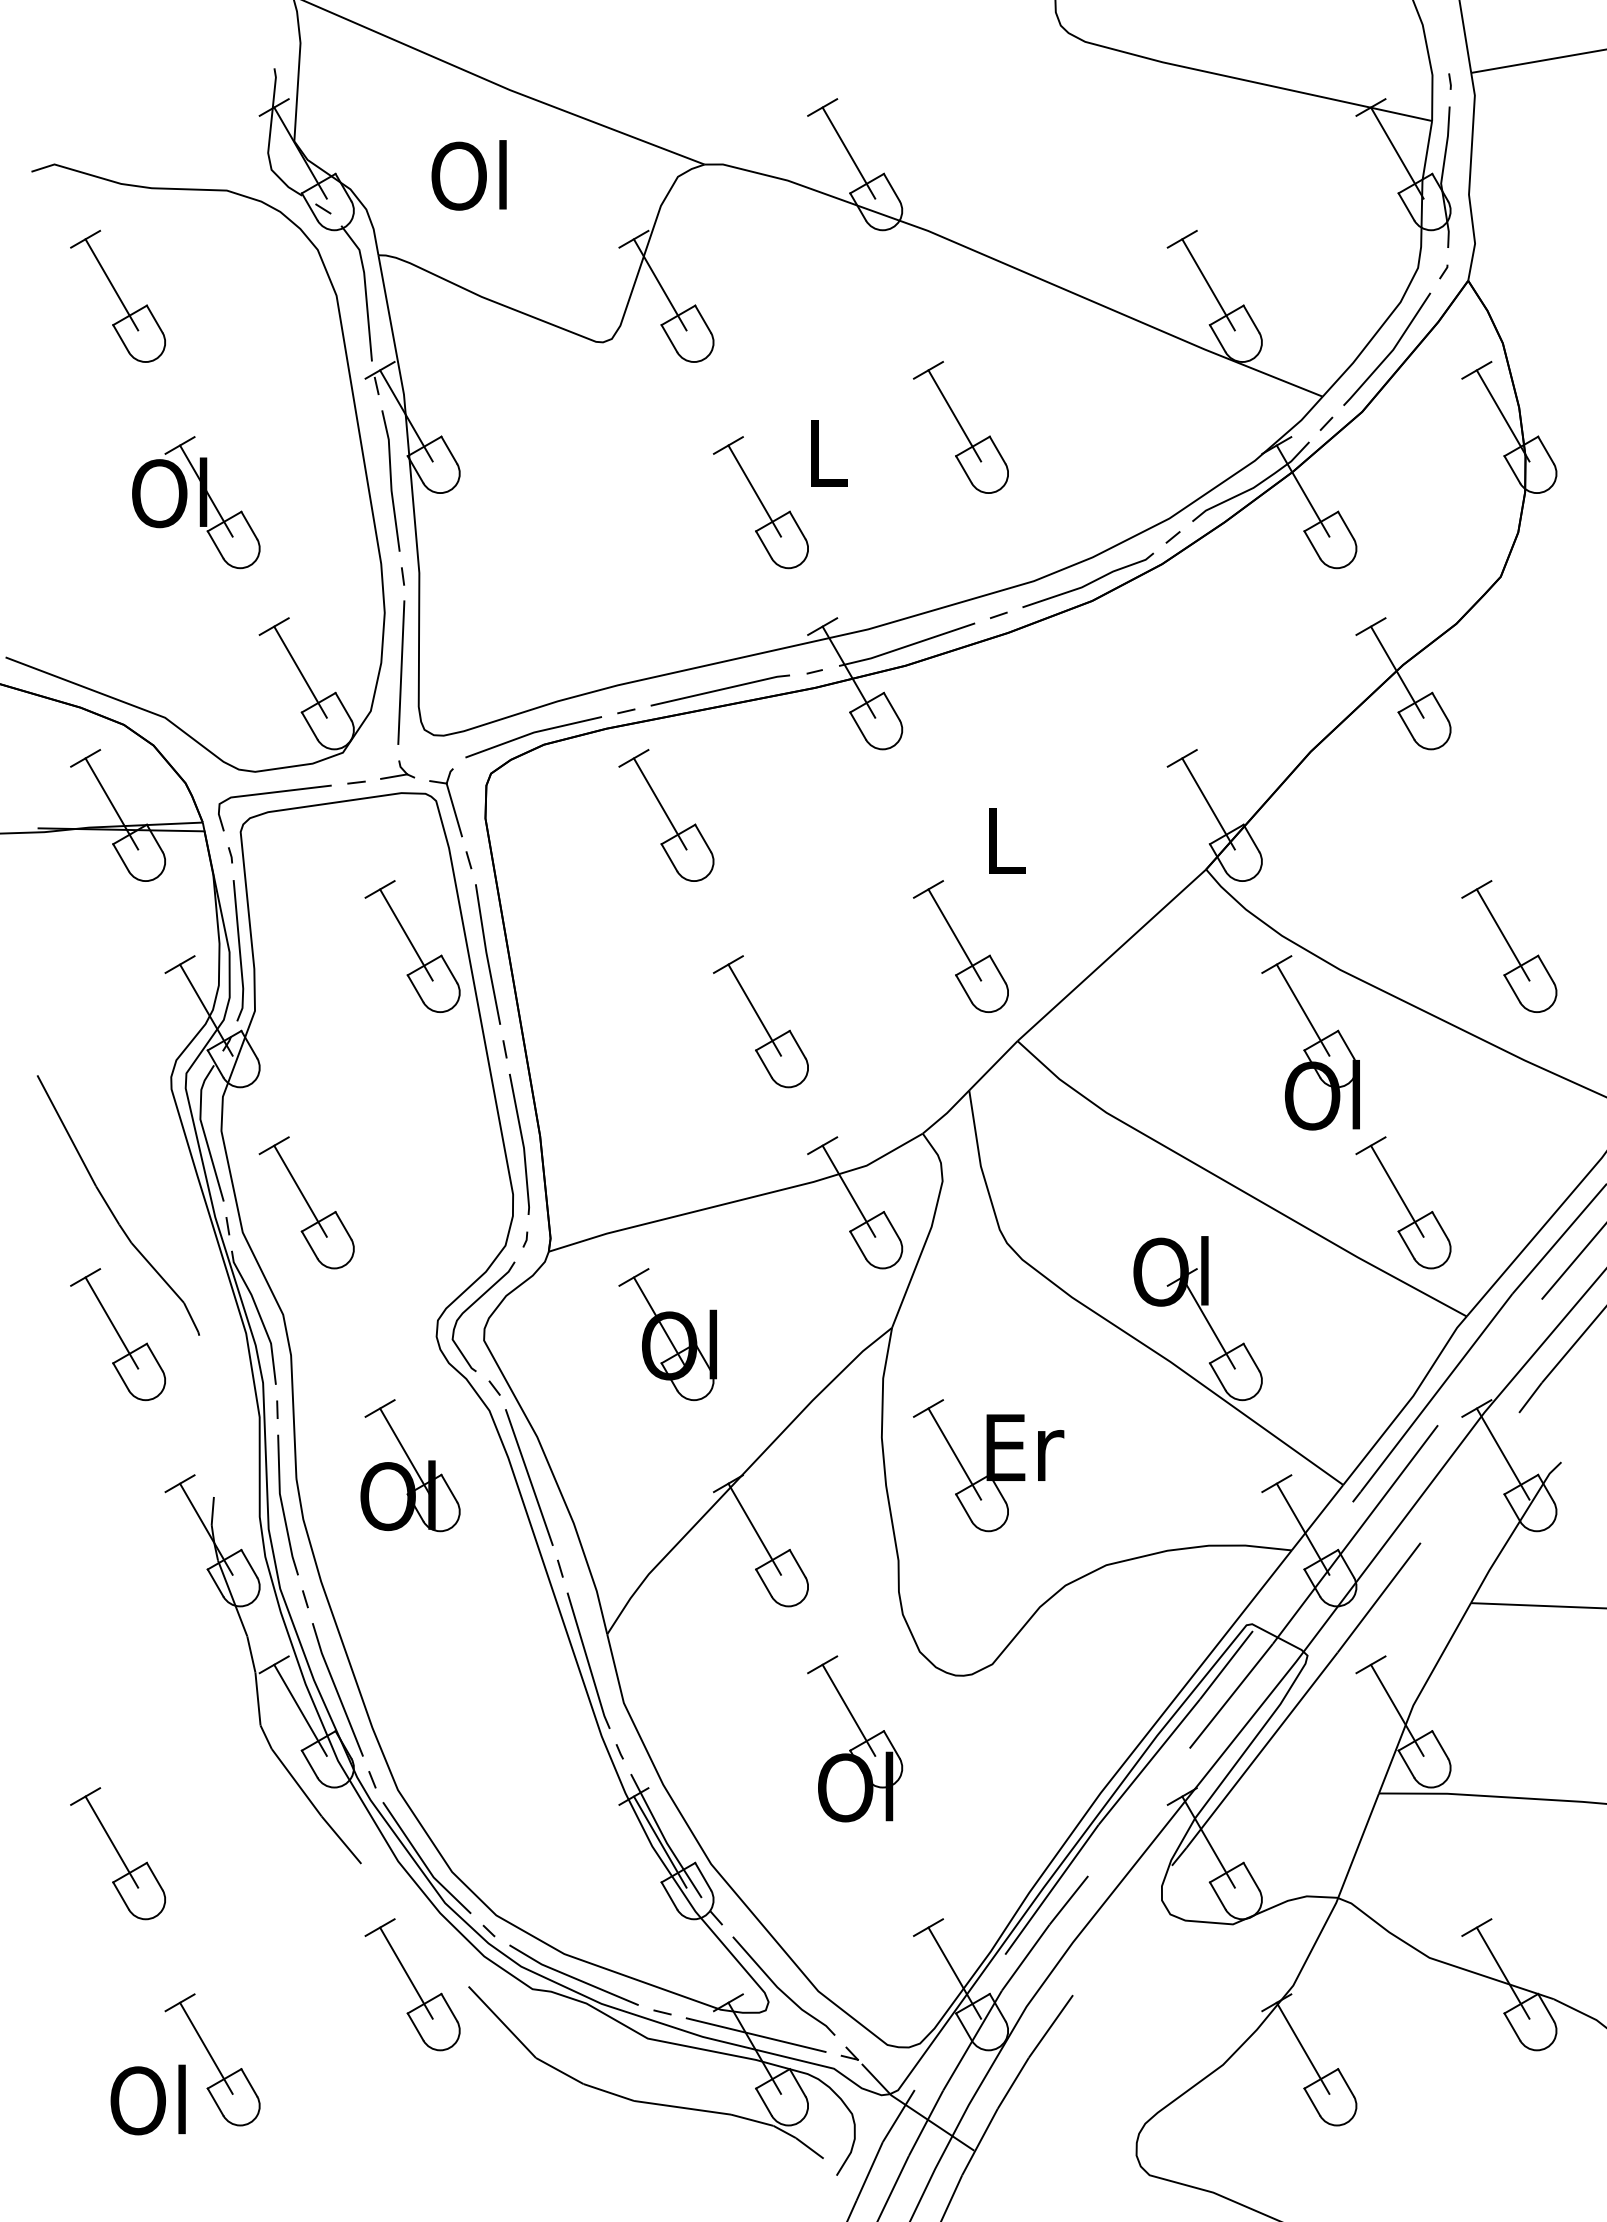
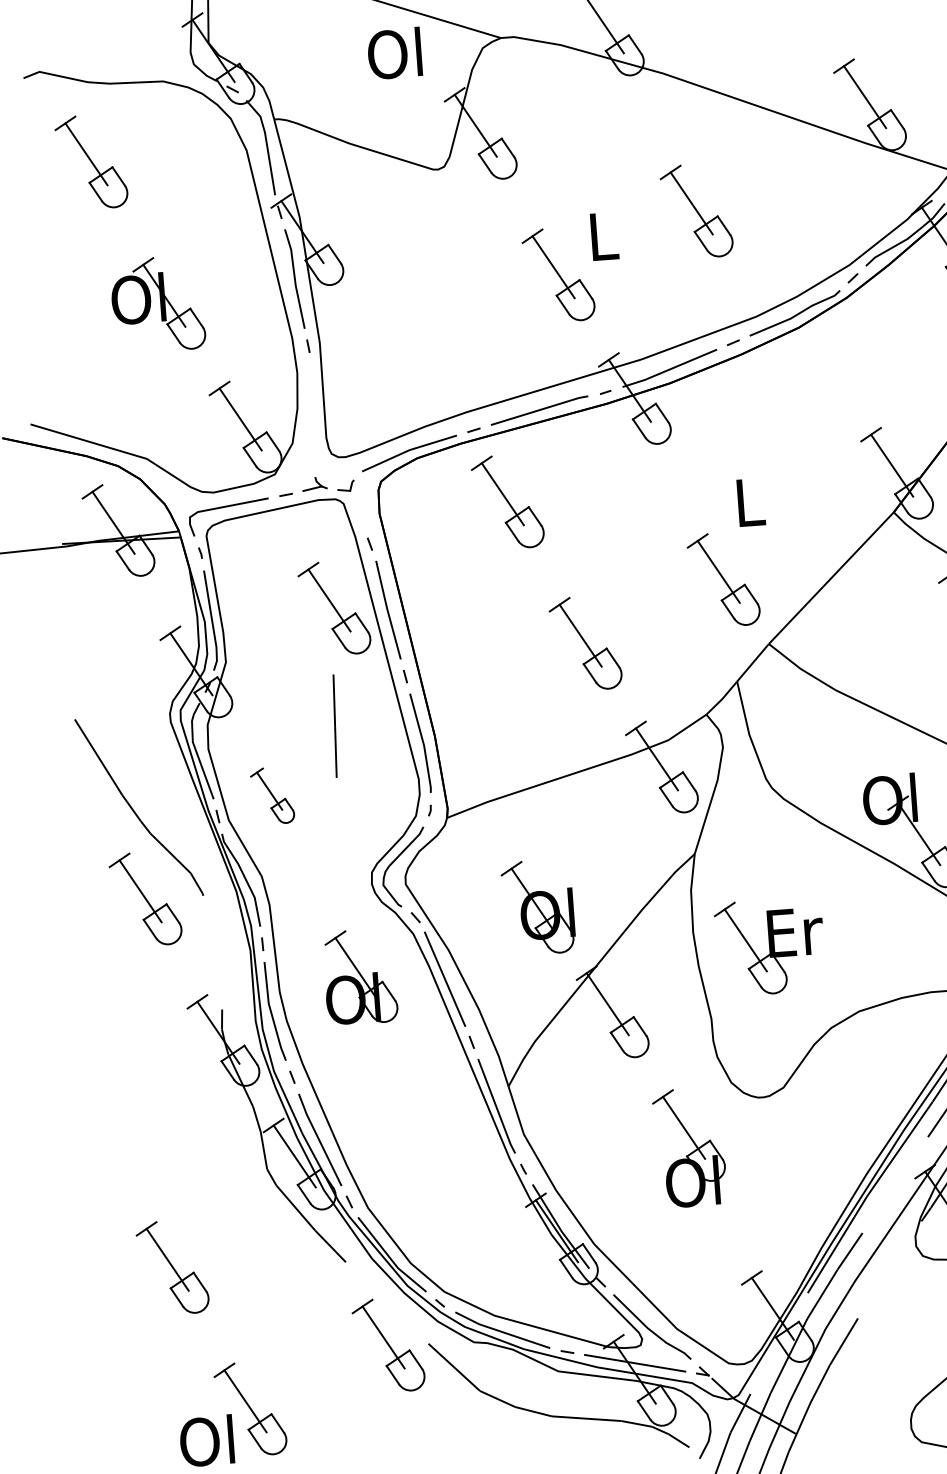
text: (468, 175) -> (394, 53), moved
line: (401, 672) -> (335, 726), moved
line: (453, 809) -> (356, 508), removed
part: (306, 1202) -> (272, 795), size x0.6
part: (667, 1334) -> (538, 907), moved

